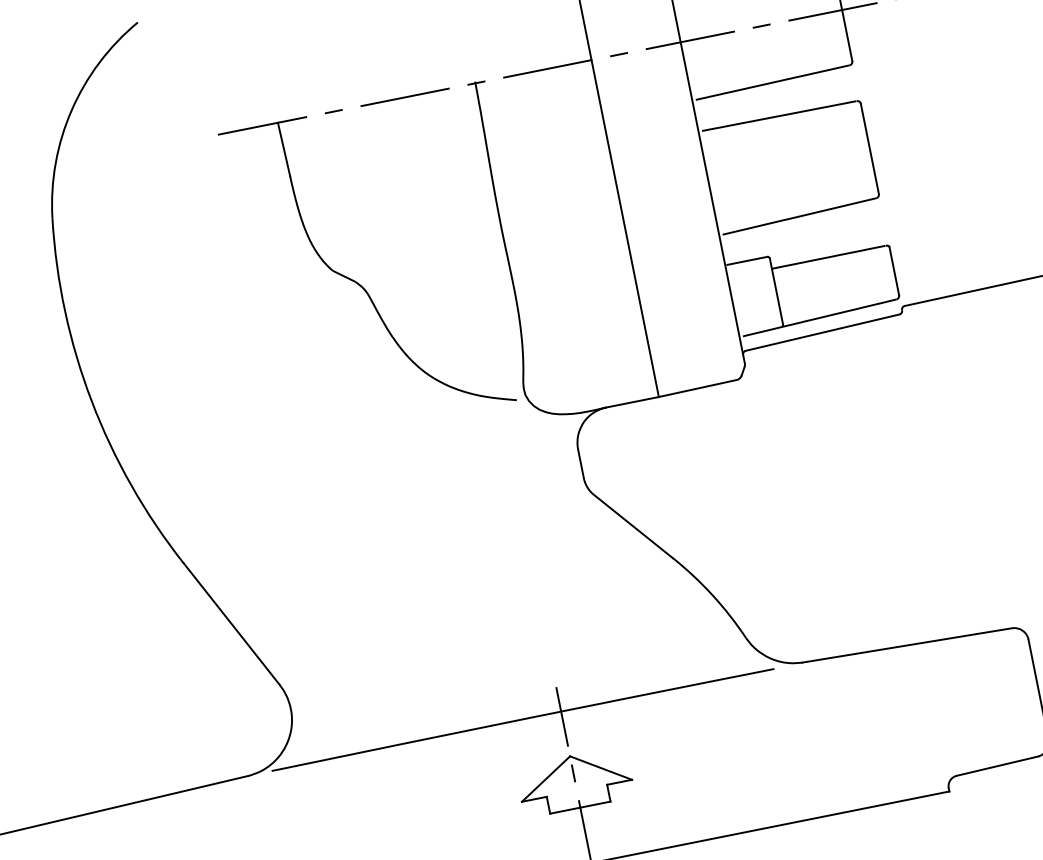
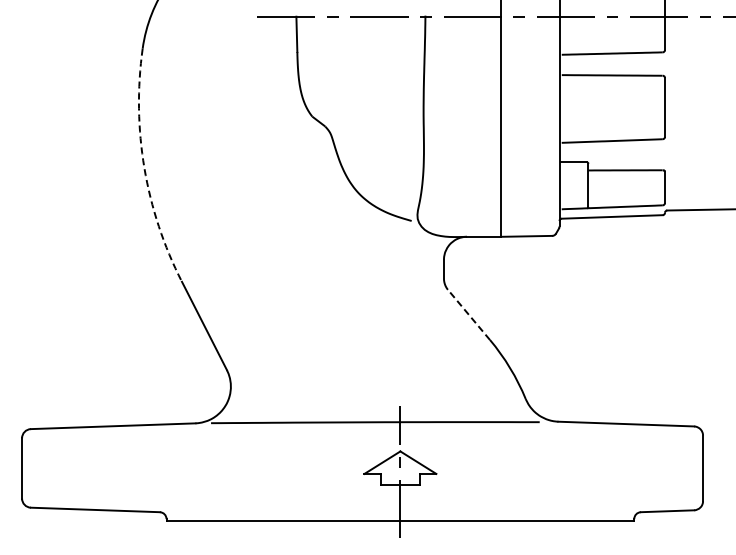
arc: (91, 401) -> (144, 168), solid -> dashed
line: (632, 525) -> (468, 314), solid -> dashed

